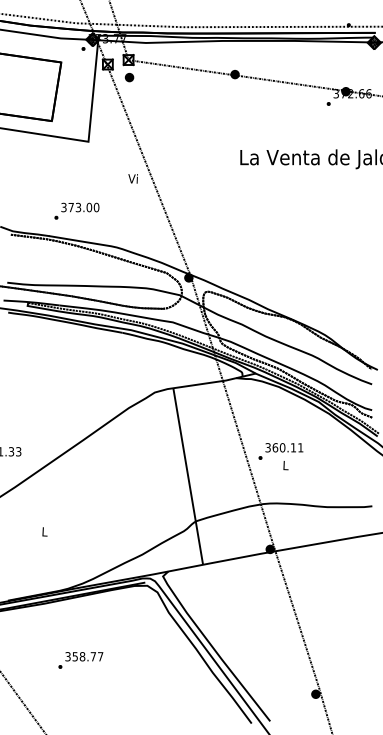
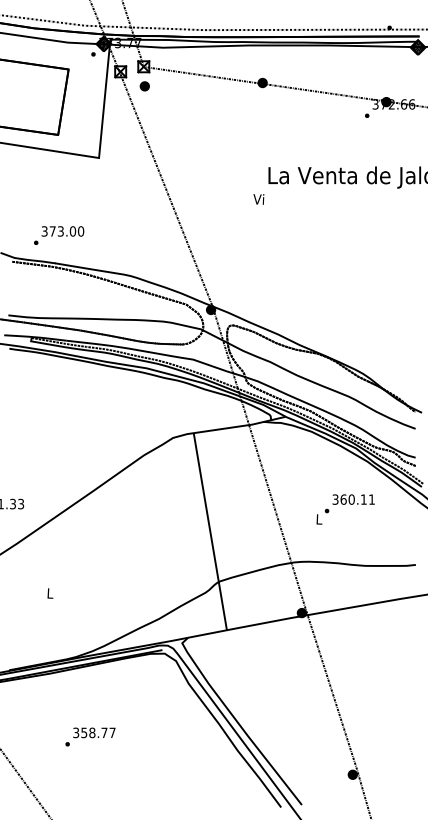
text: (132, 178) -> (258, 199), moved
text: (77, 211) -> (59, 235), moved
text: (280, 451) -> (349, 503), moved

